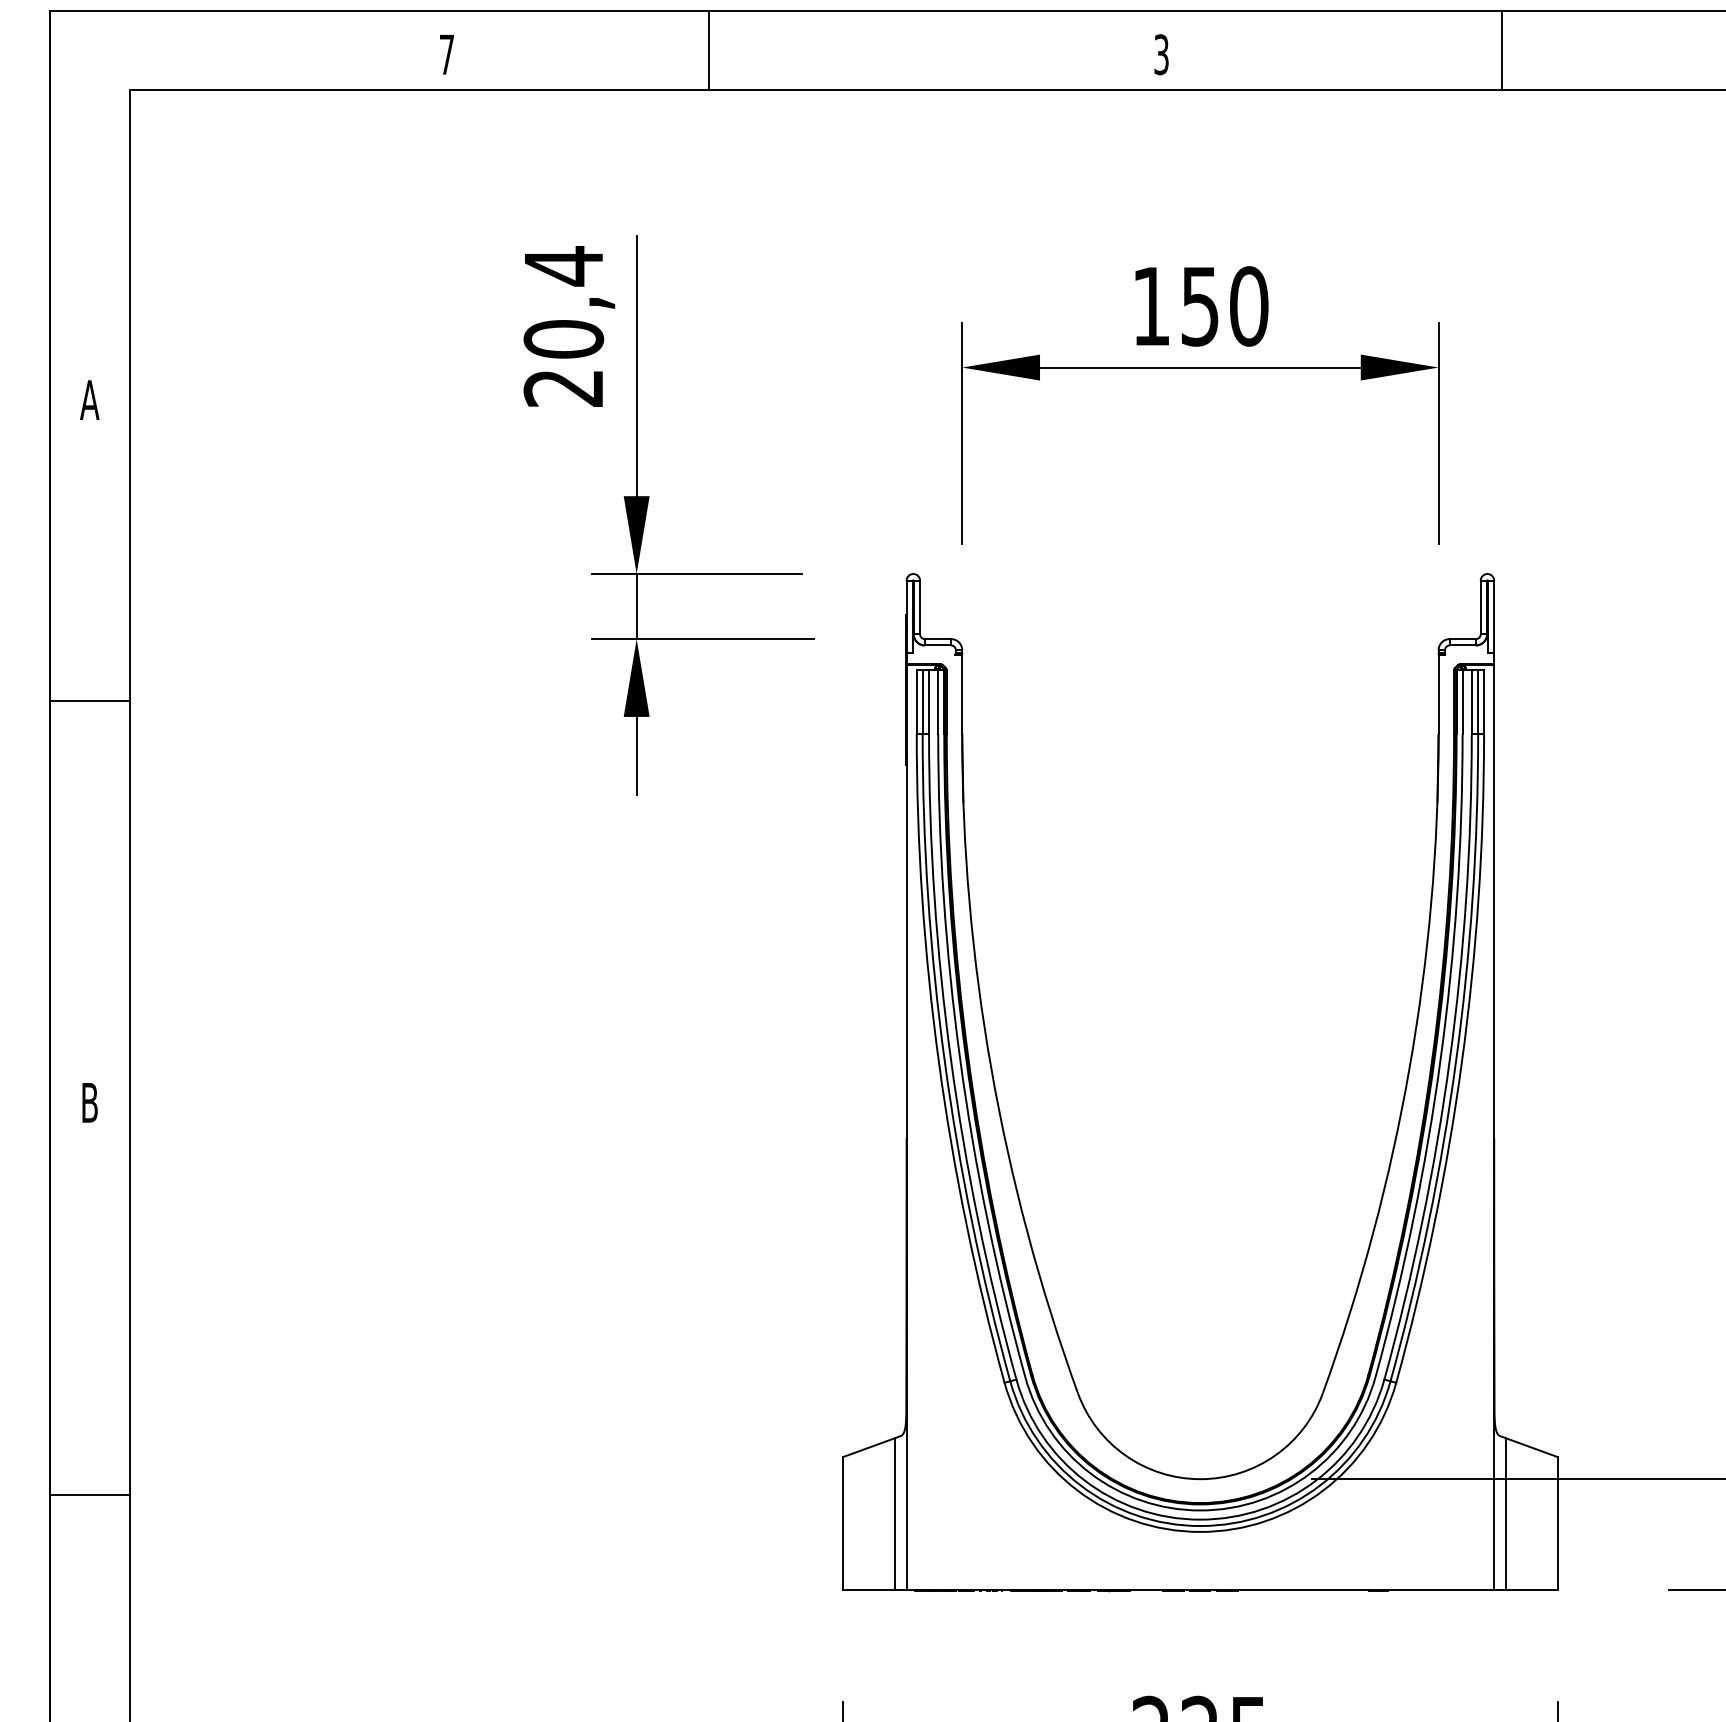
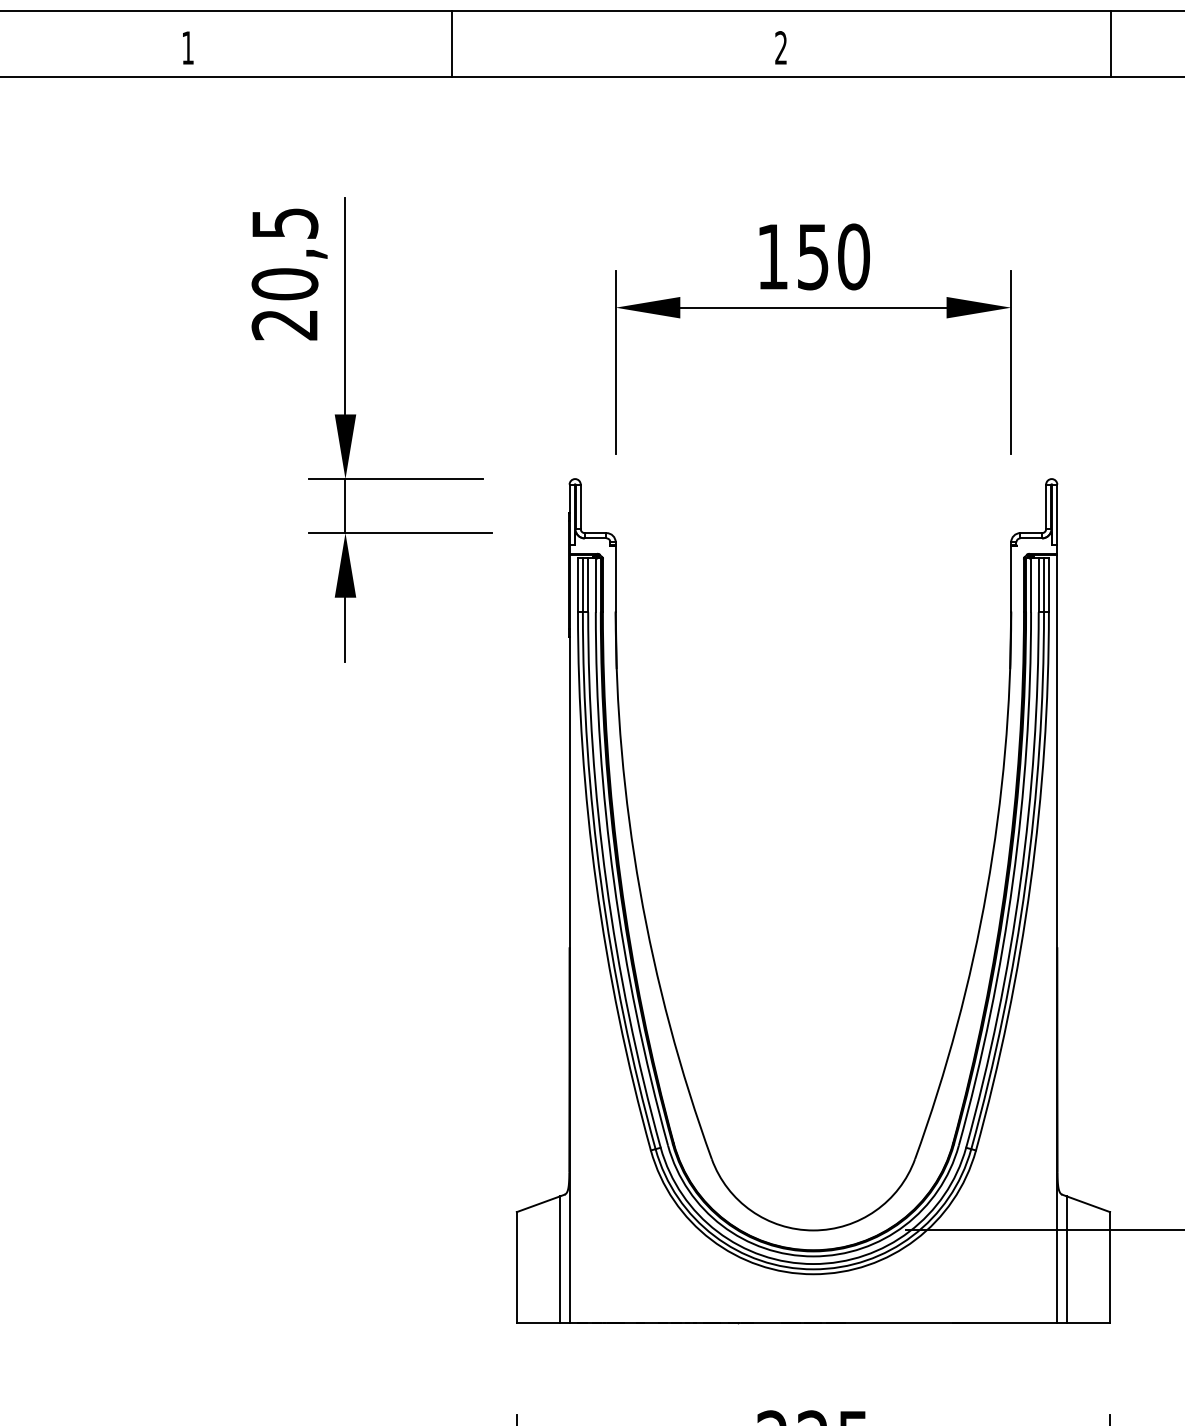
line: (708, 50) -> (451, 44), moved
line: (1501, 50) -> (1110, 44), moved
text: (446, 54) -> (187, 47), 7 -> 1
text: (1161, 54) -> (781, 47), 3 -> 2
text: (564, 266) -> (285, 223), 20,4 -> 20,5

